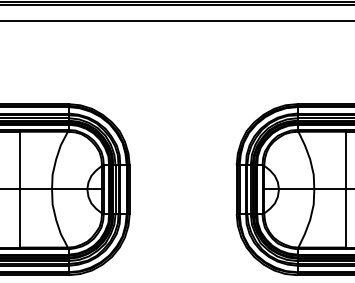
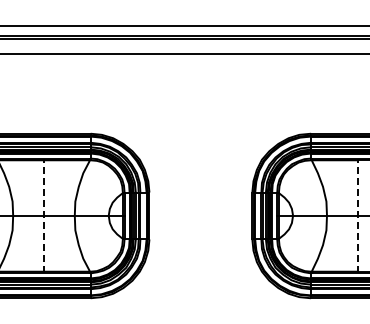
line: (19, 189) -> (43, 215), solid -> dashed
line: (346, 189) -> (357, 215), solid -> dashed

